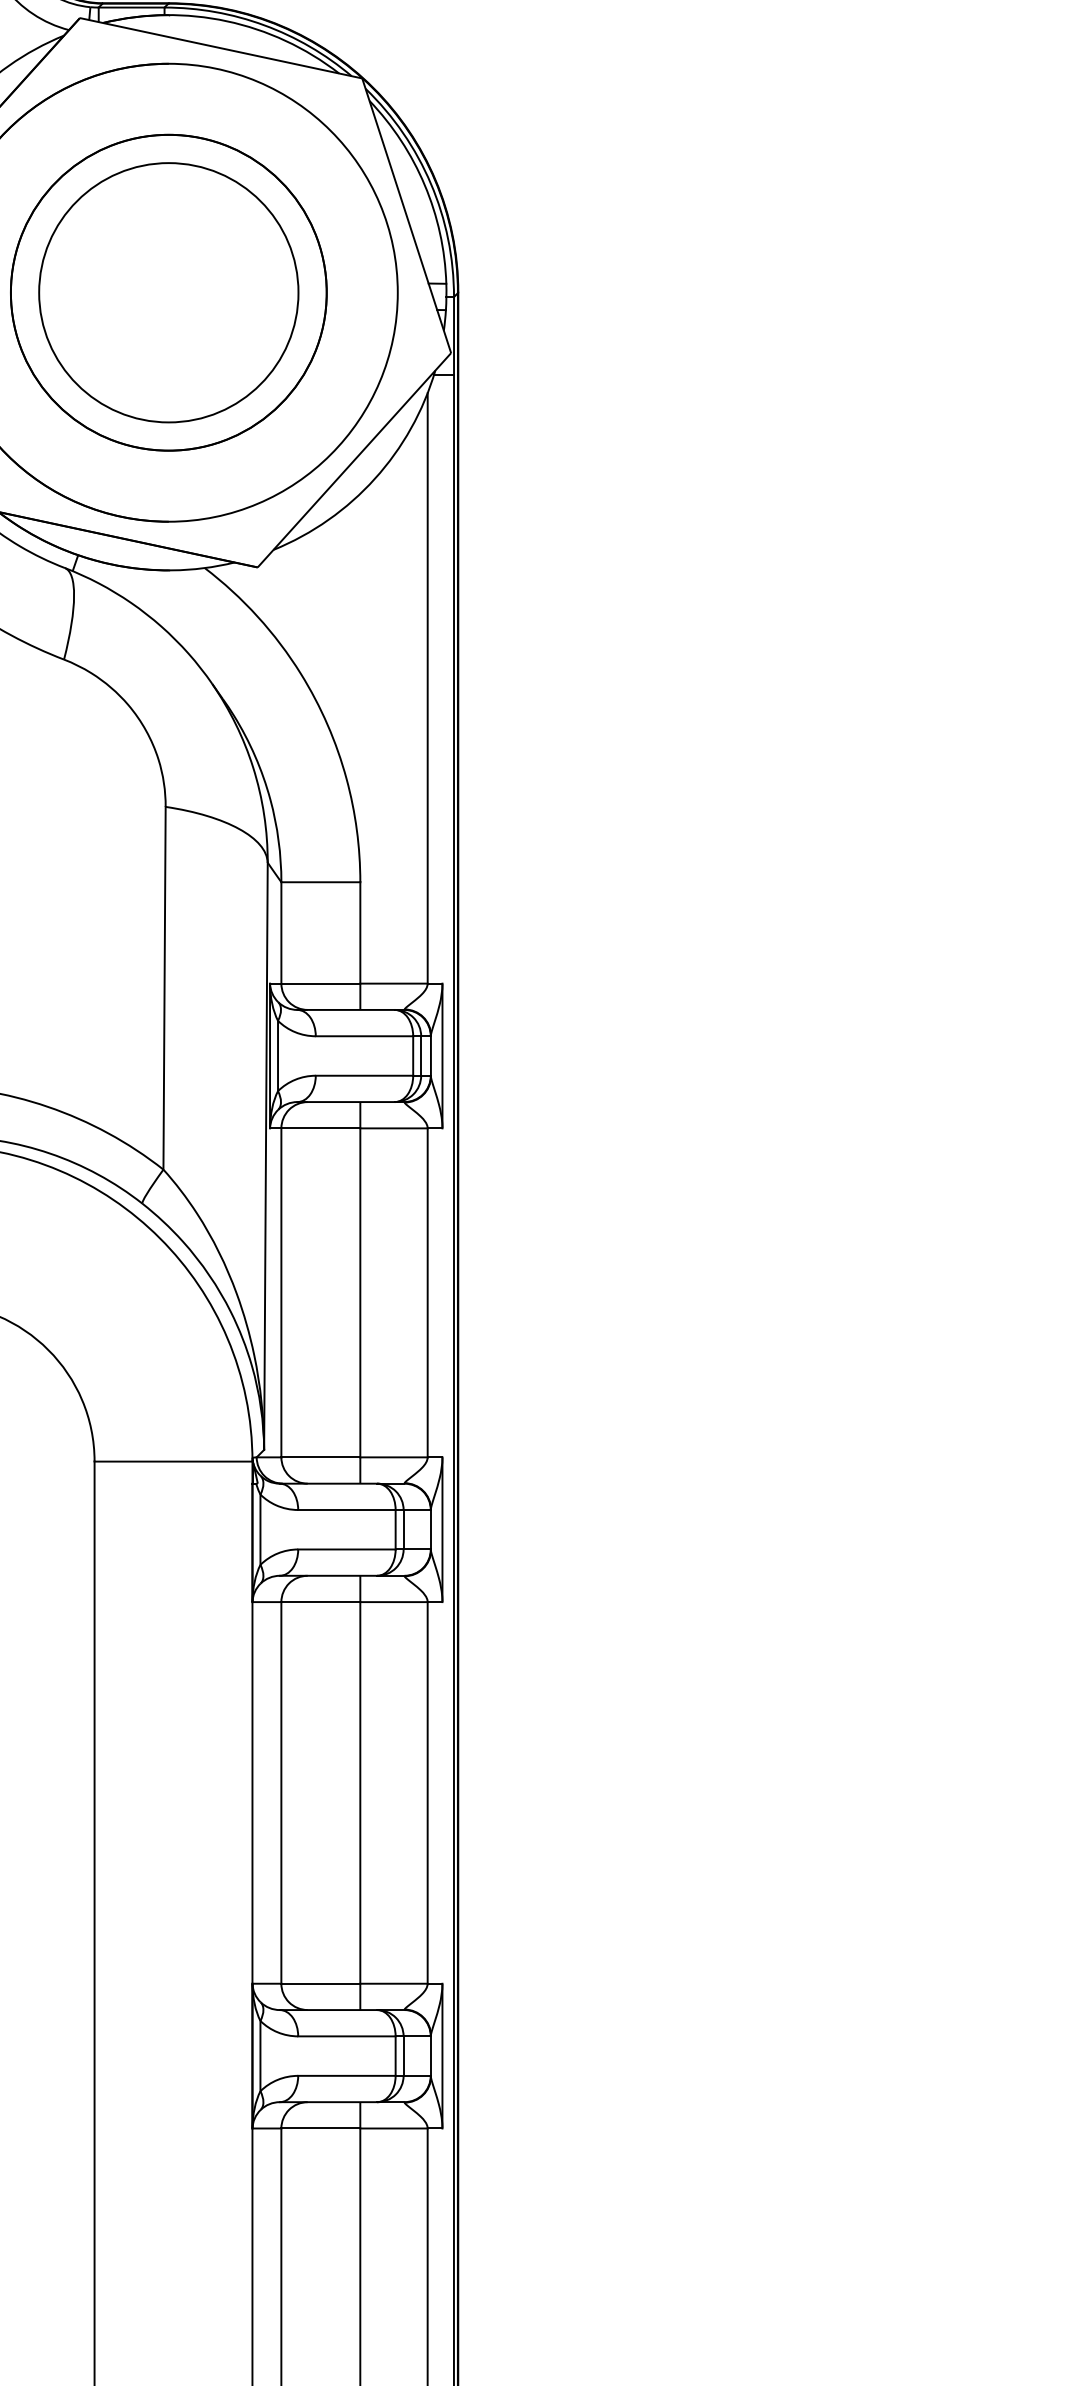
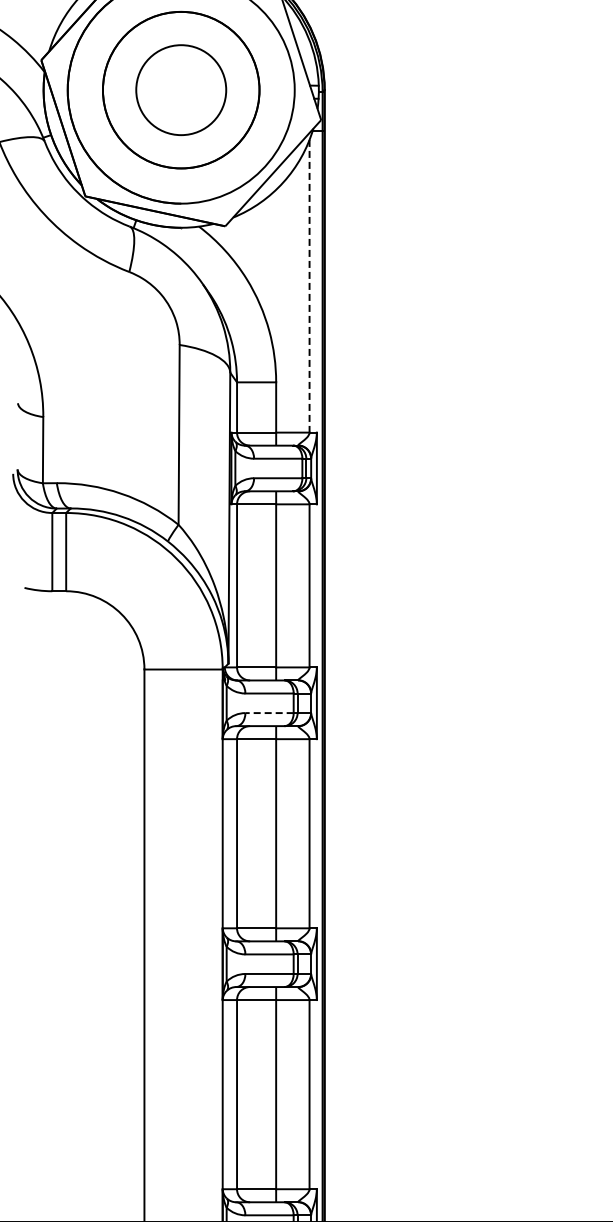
circle: (167, 291) -> (180, 89), size x0.7
line: (427, 688) -> (309, 286), solid -> dashed
line: (346, 1550) -> (269, 713), solid -> dashed

